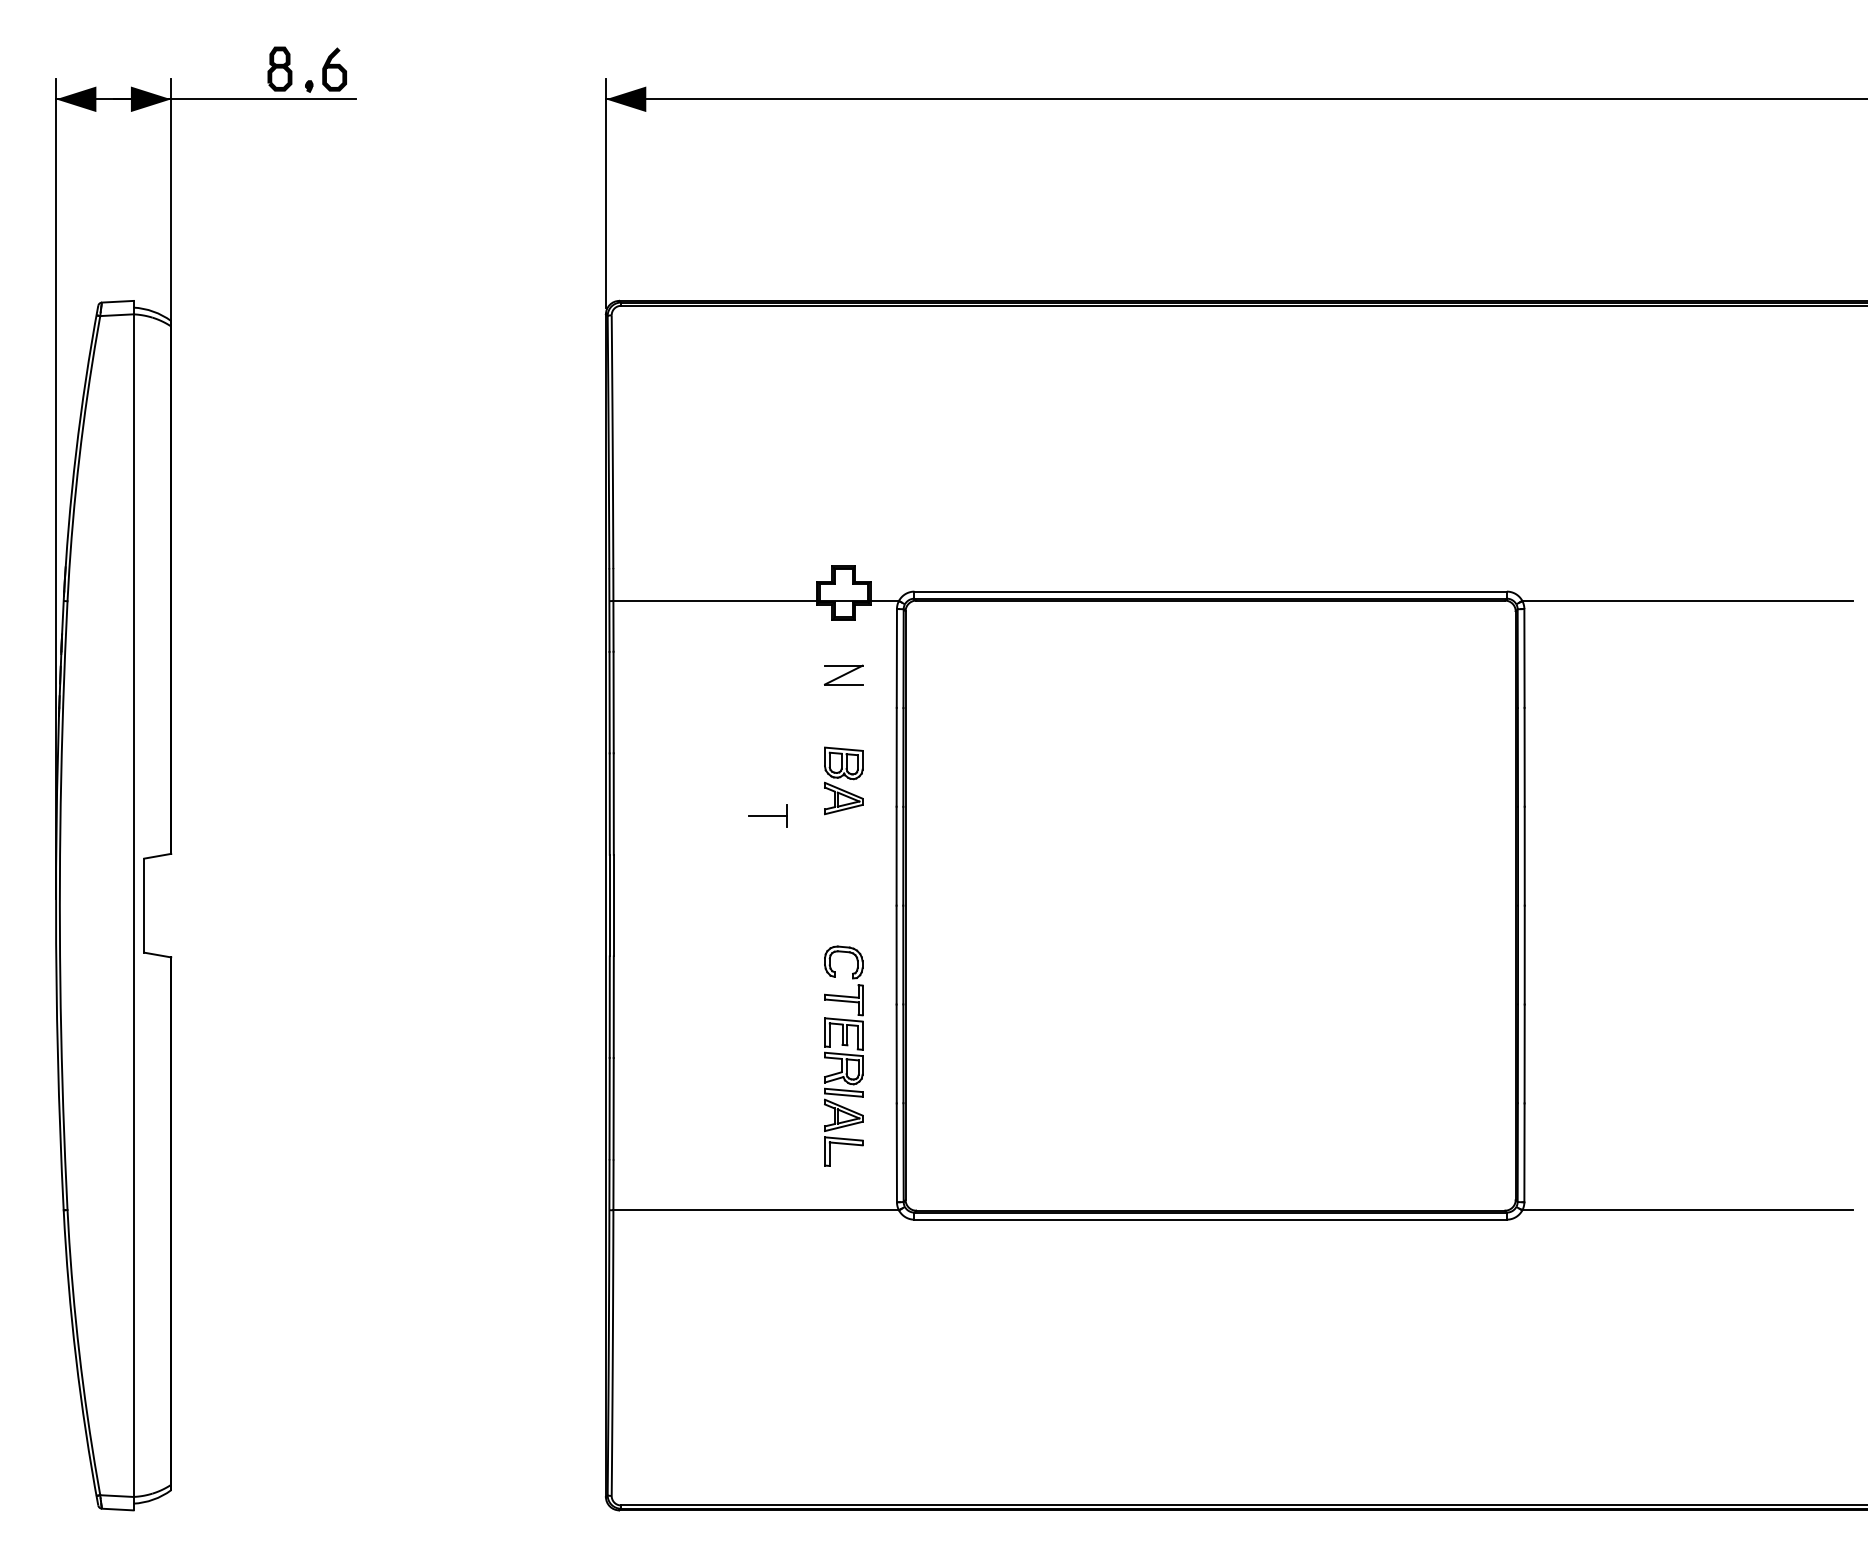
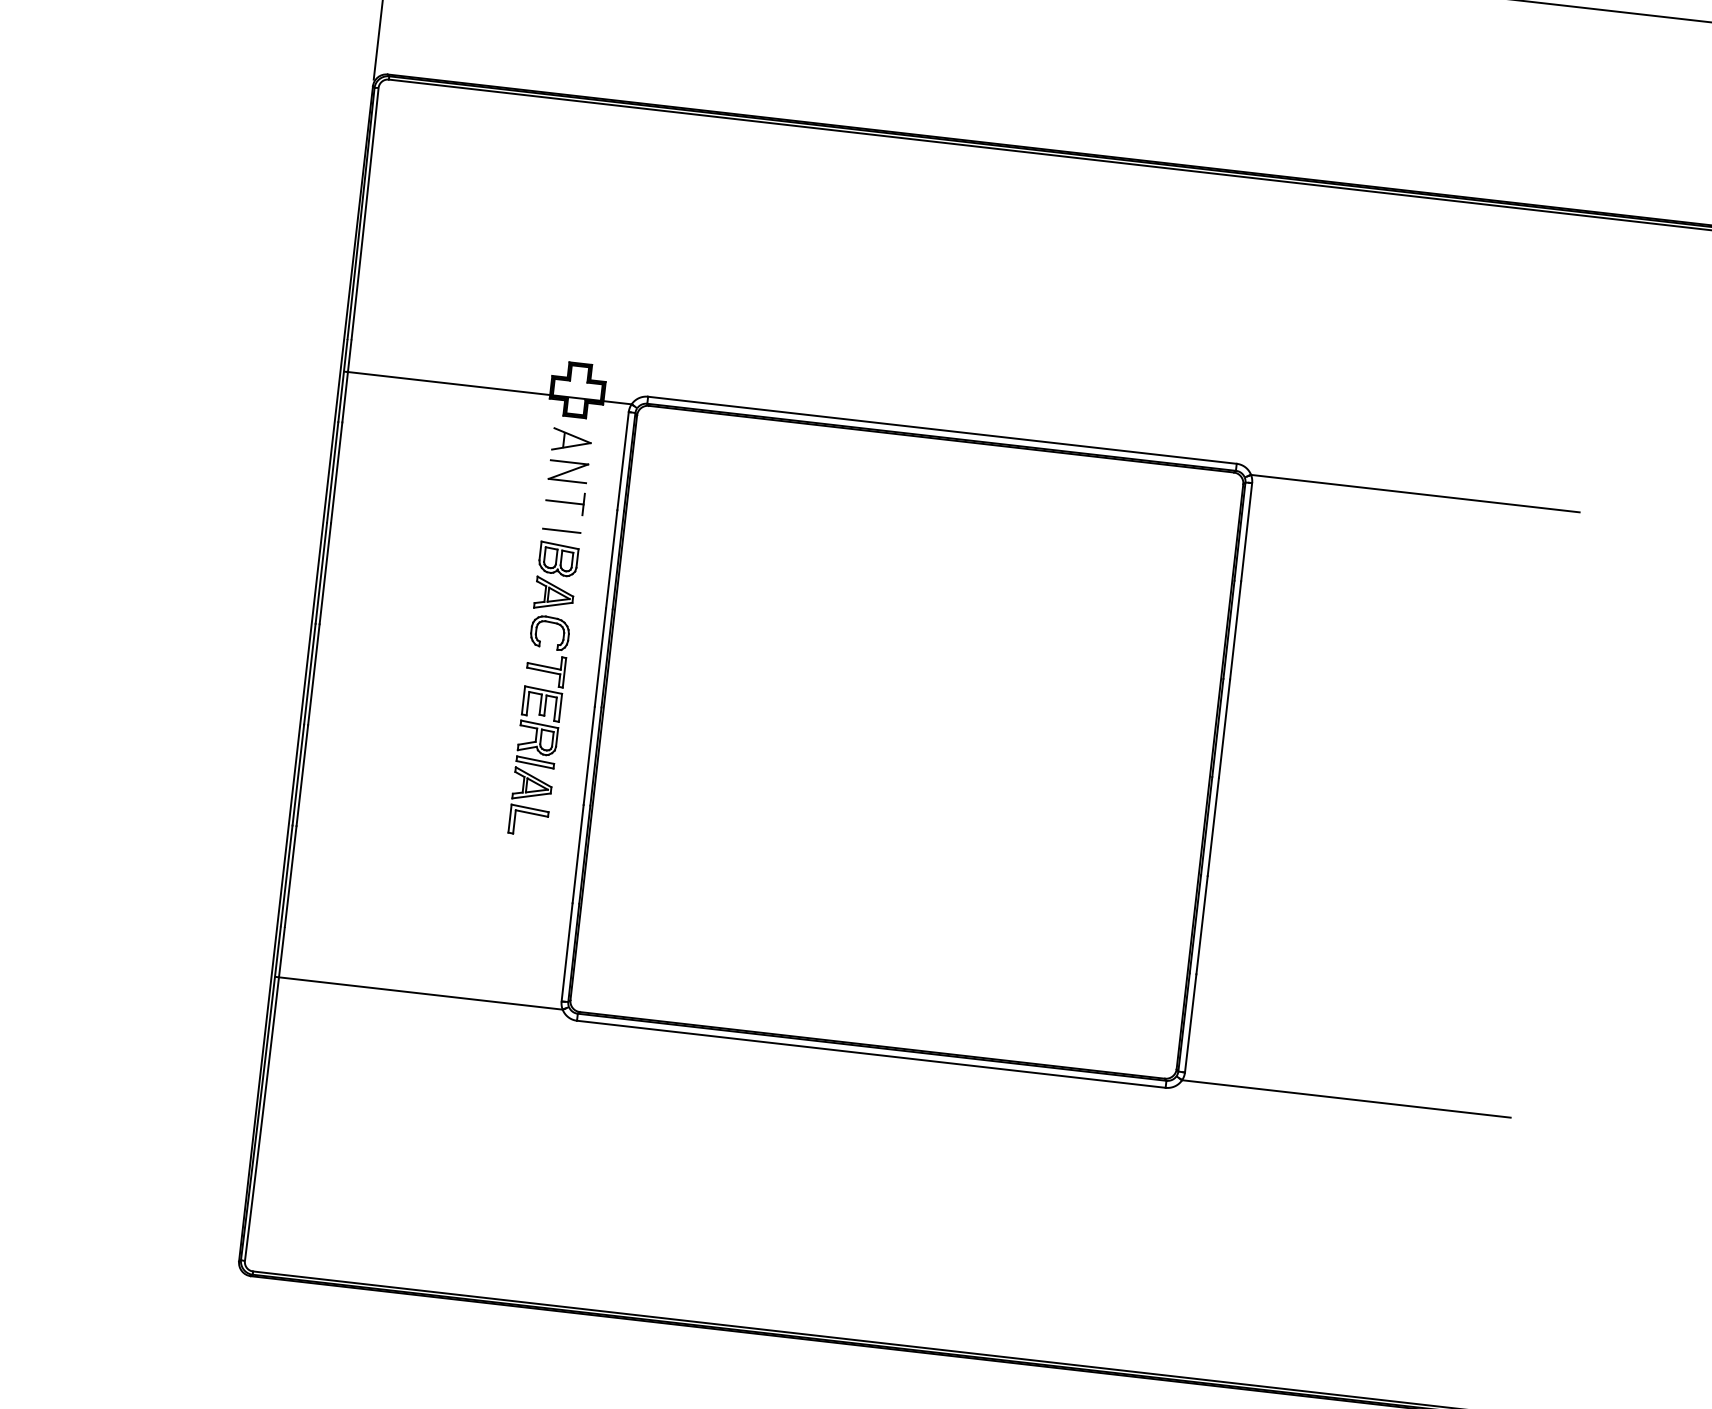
part: (843, 643) -> (571, 440), added
line: (843, 734) -> (561, 530), added
part: (767, 815) -> (564, 501), moved
part: (843, 1055) -> (539, 725), moved

